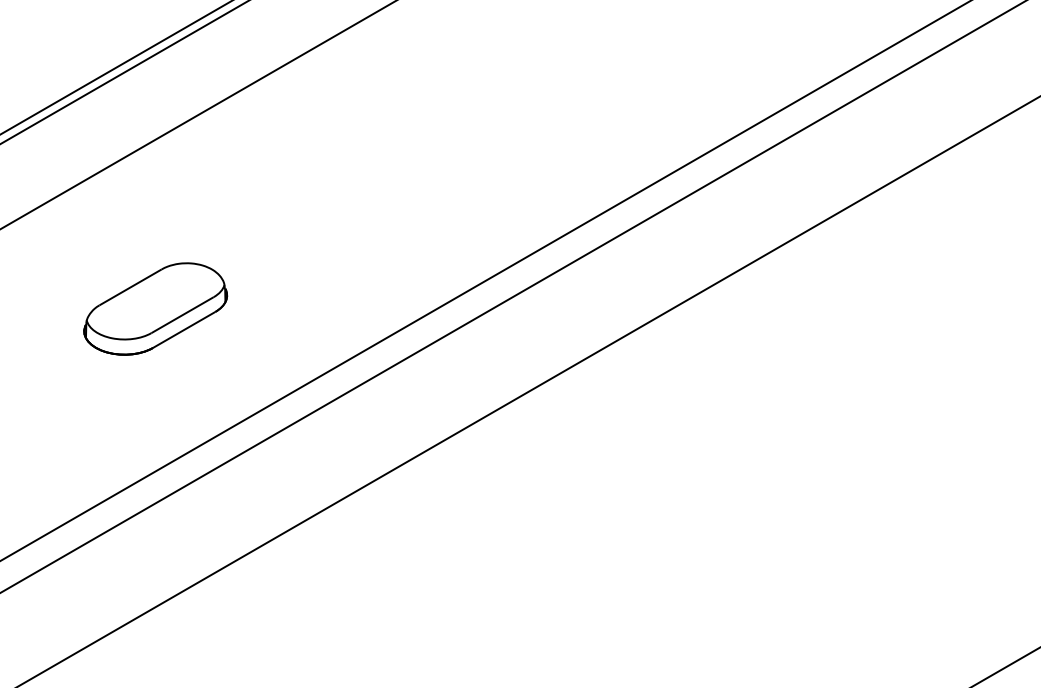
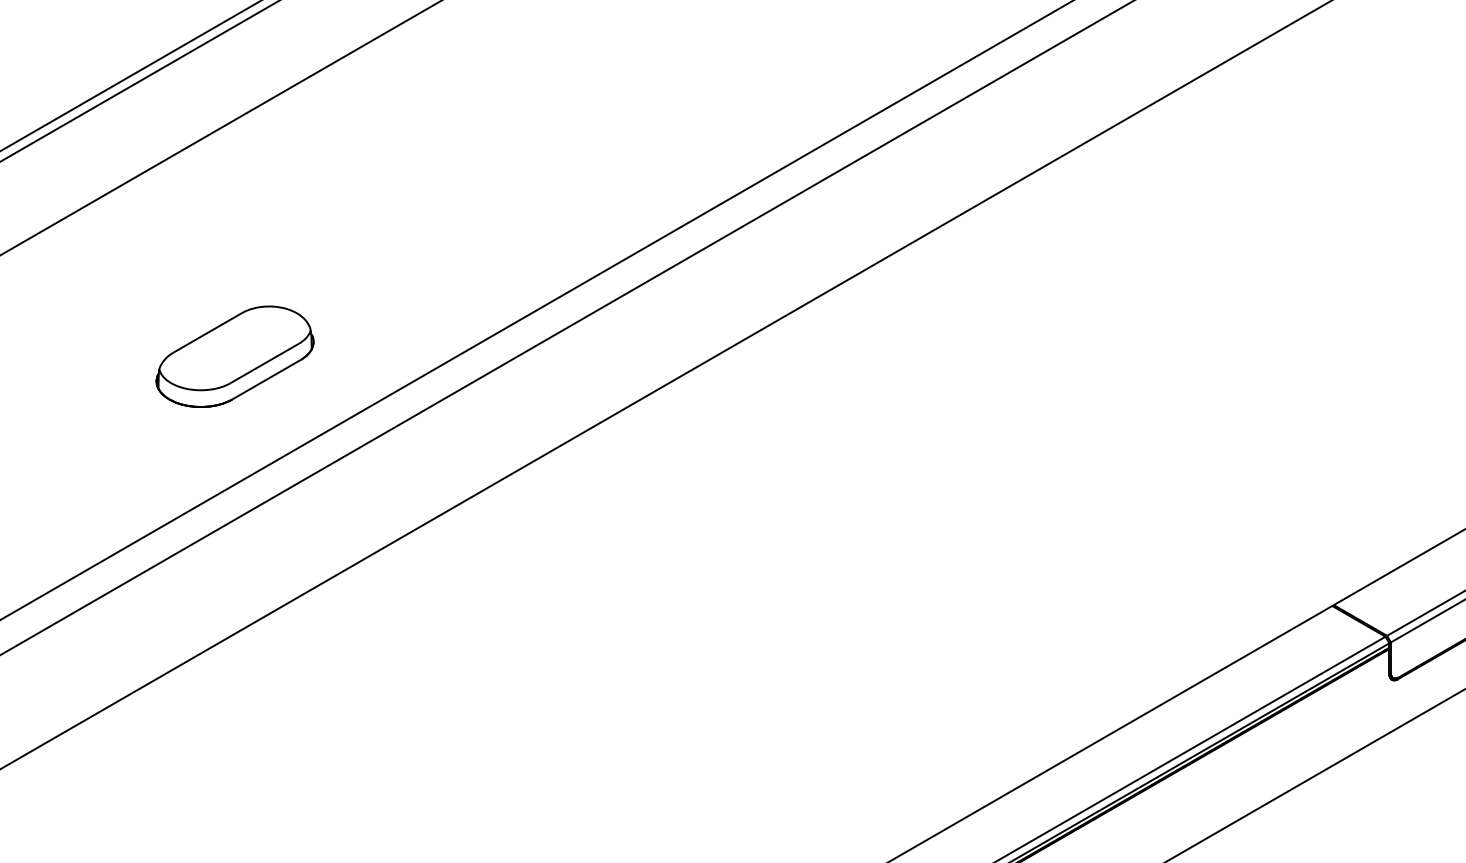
part: (155, 308) -> (234, 356), moved

